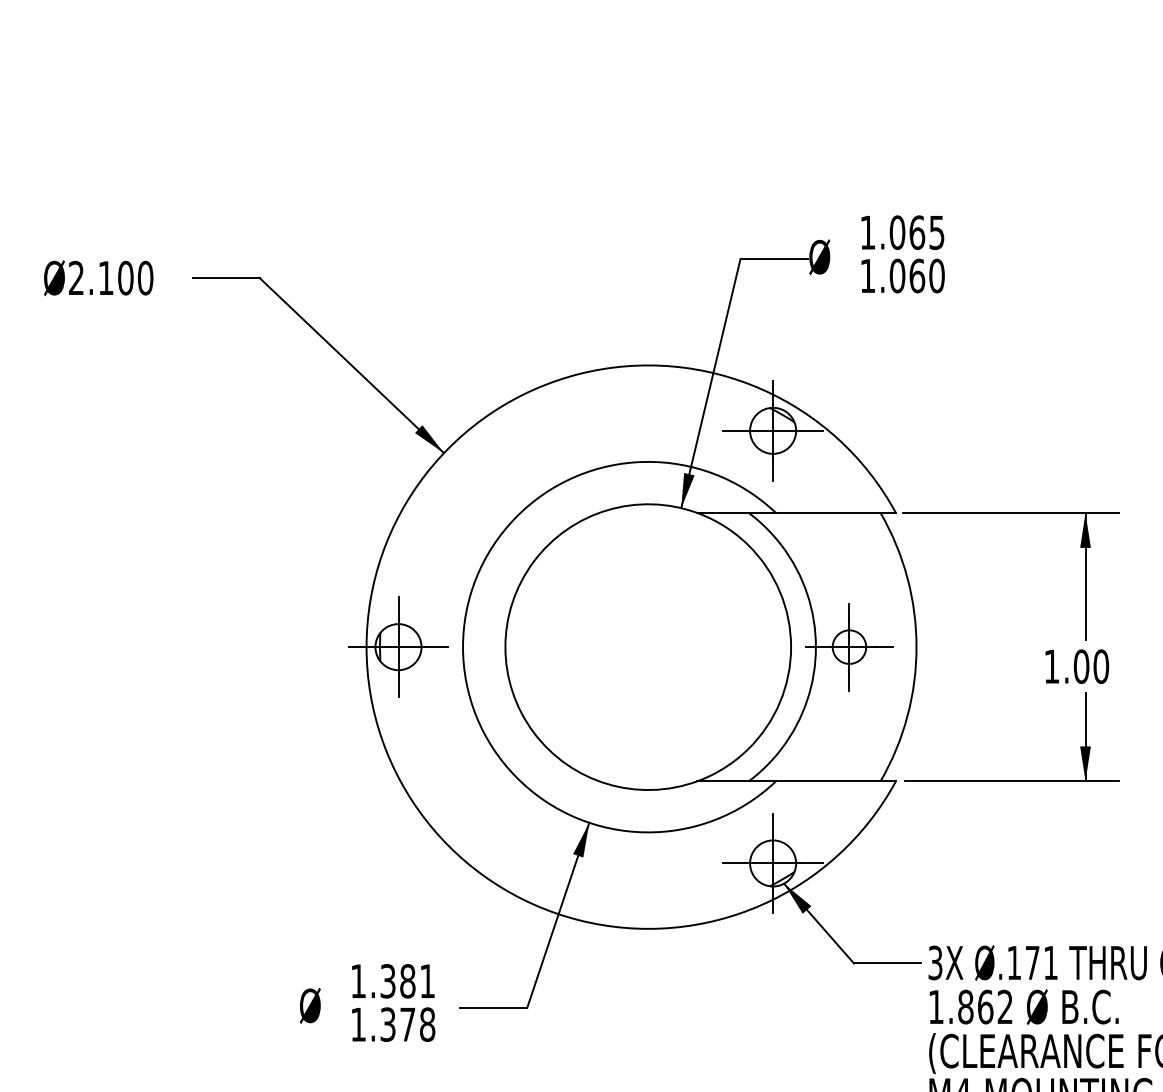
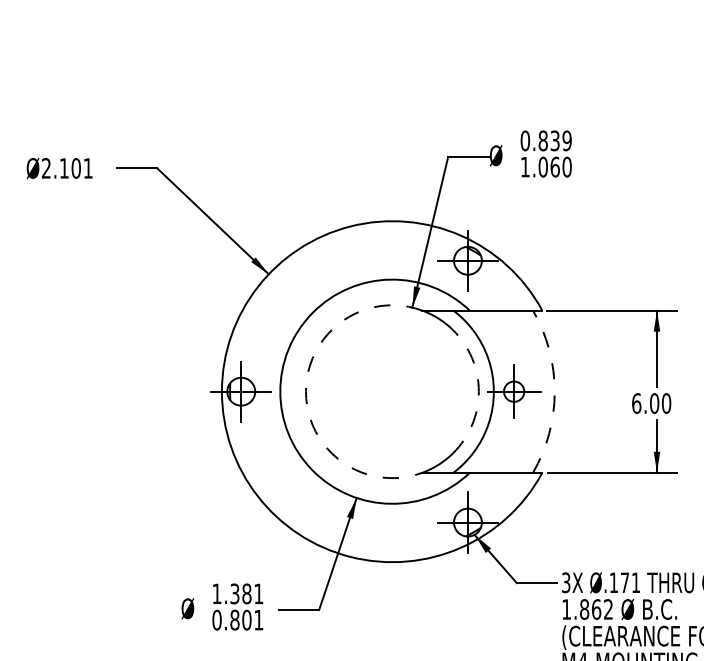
text: (901, 232) -> (545, 140), 1.065 -> 0.839
text: (144, 278) -> (87, 168), Ø2.100 -> Ø2.101
arc: (504, 646) -> (305, 391), solid -> dashed
arc: (790, 646) -> (478, 391), solid -> dashed
arc: (916, 646) -> (554, 391), solid -> dashed
text: (1051, 666) -> (636, 403), 1.00 -> 6.00
text: (392, 1023) -> (237, 619), 1.378 -> 0.801

